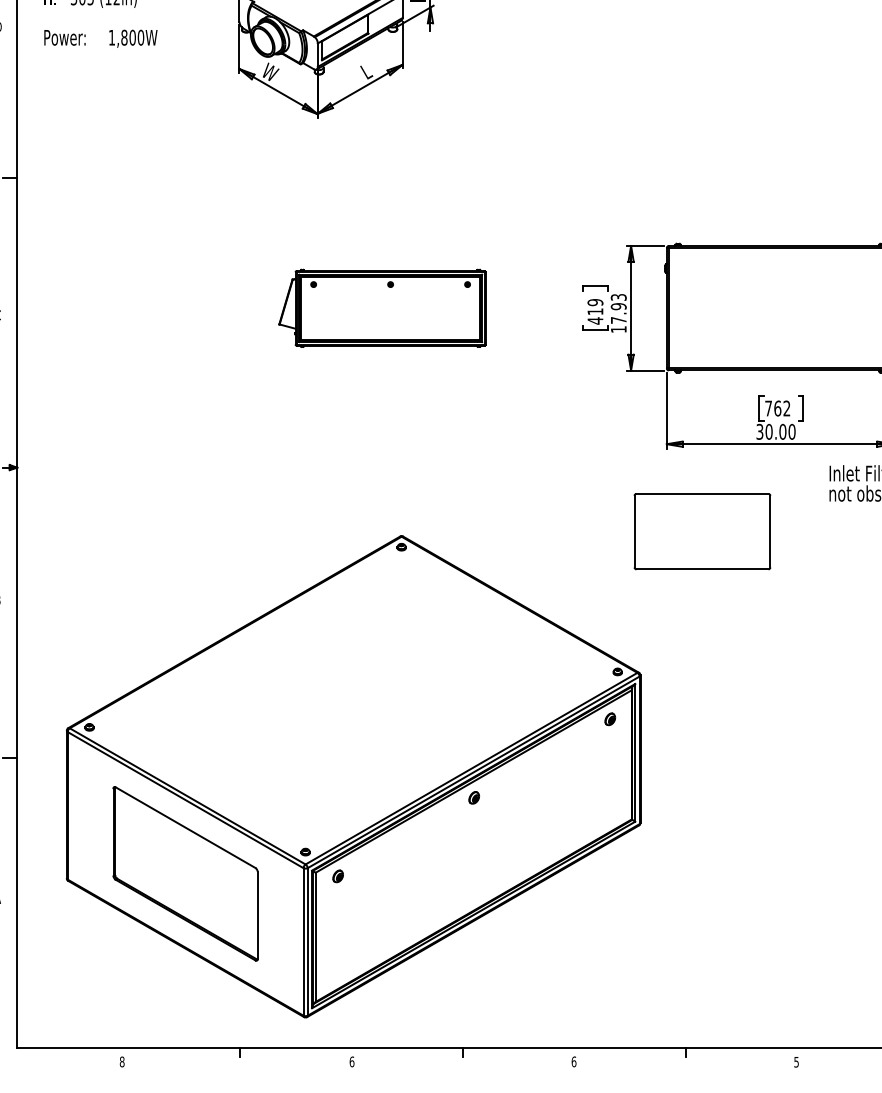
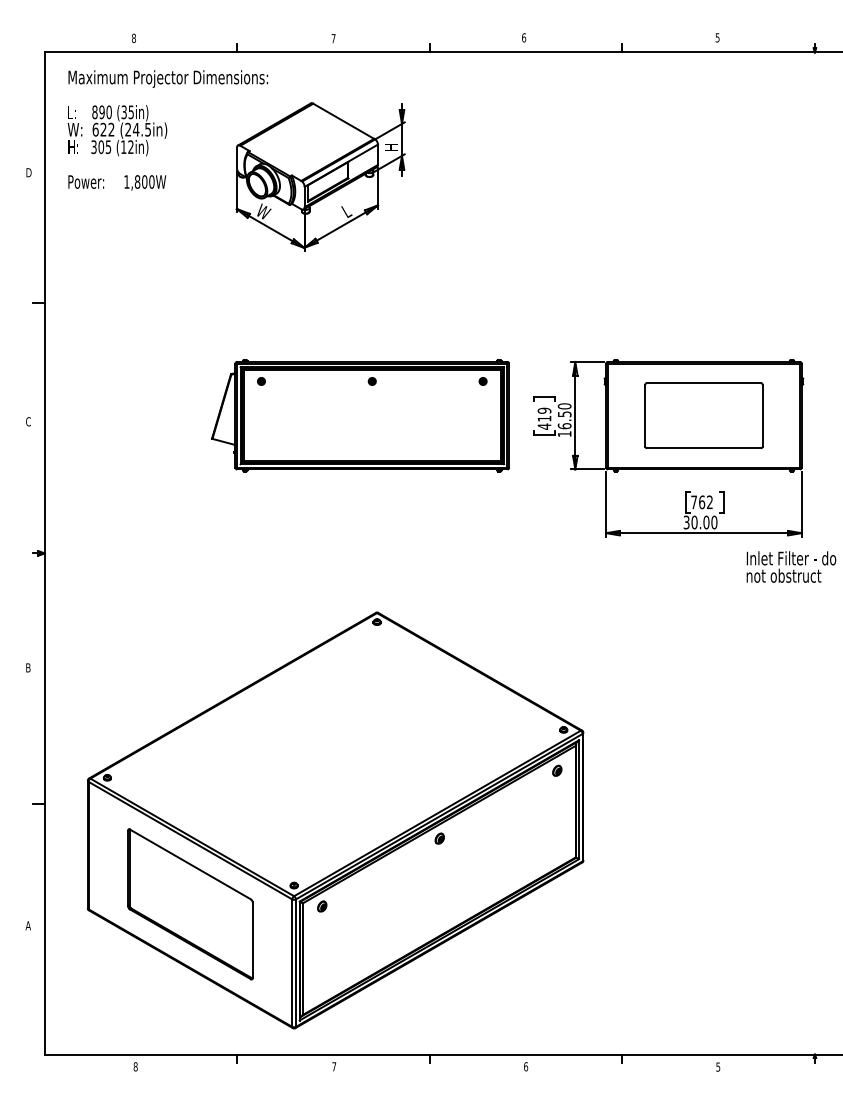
part: (382, 308) -> (360, 415), size x1.67
text: (618, 309) -> (564, 416), 17.93 -> 16.50
part: (701, 531) -> (703, 415), moved
text: (352, 1061) -> (334, 1066), 6 -> 7

